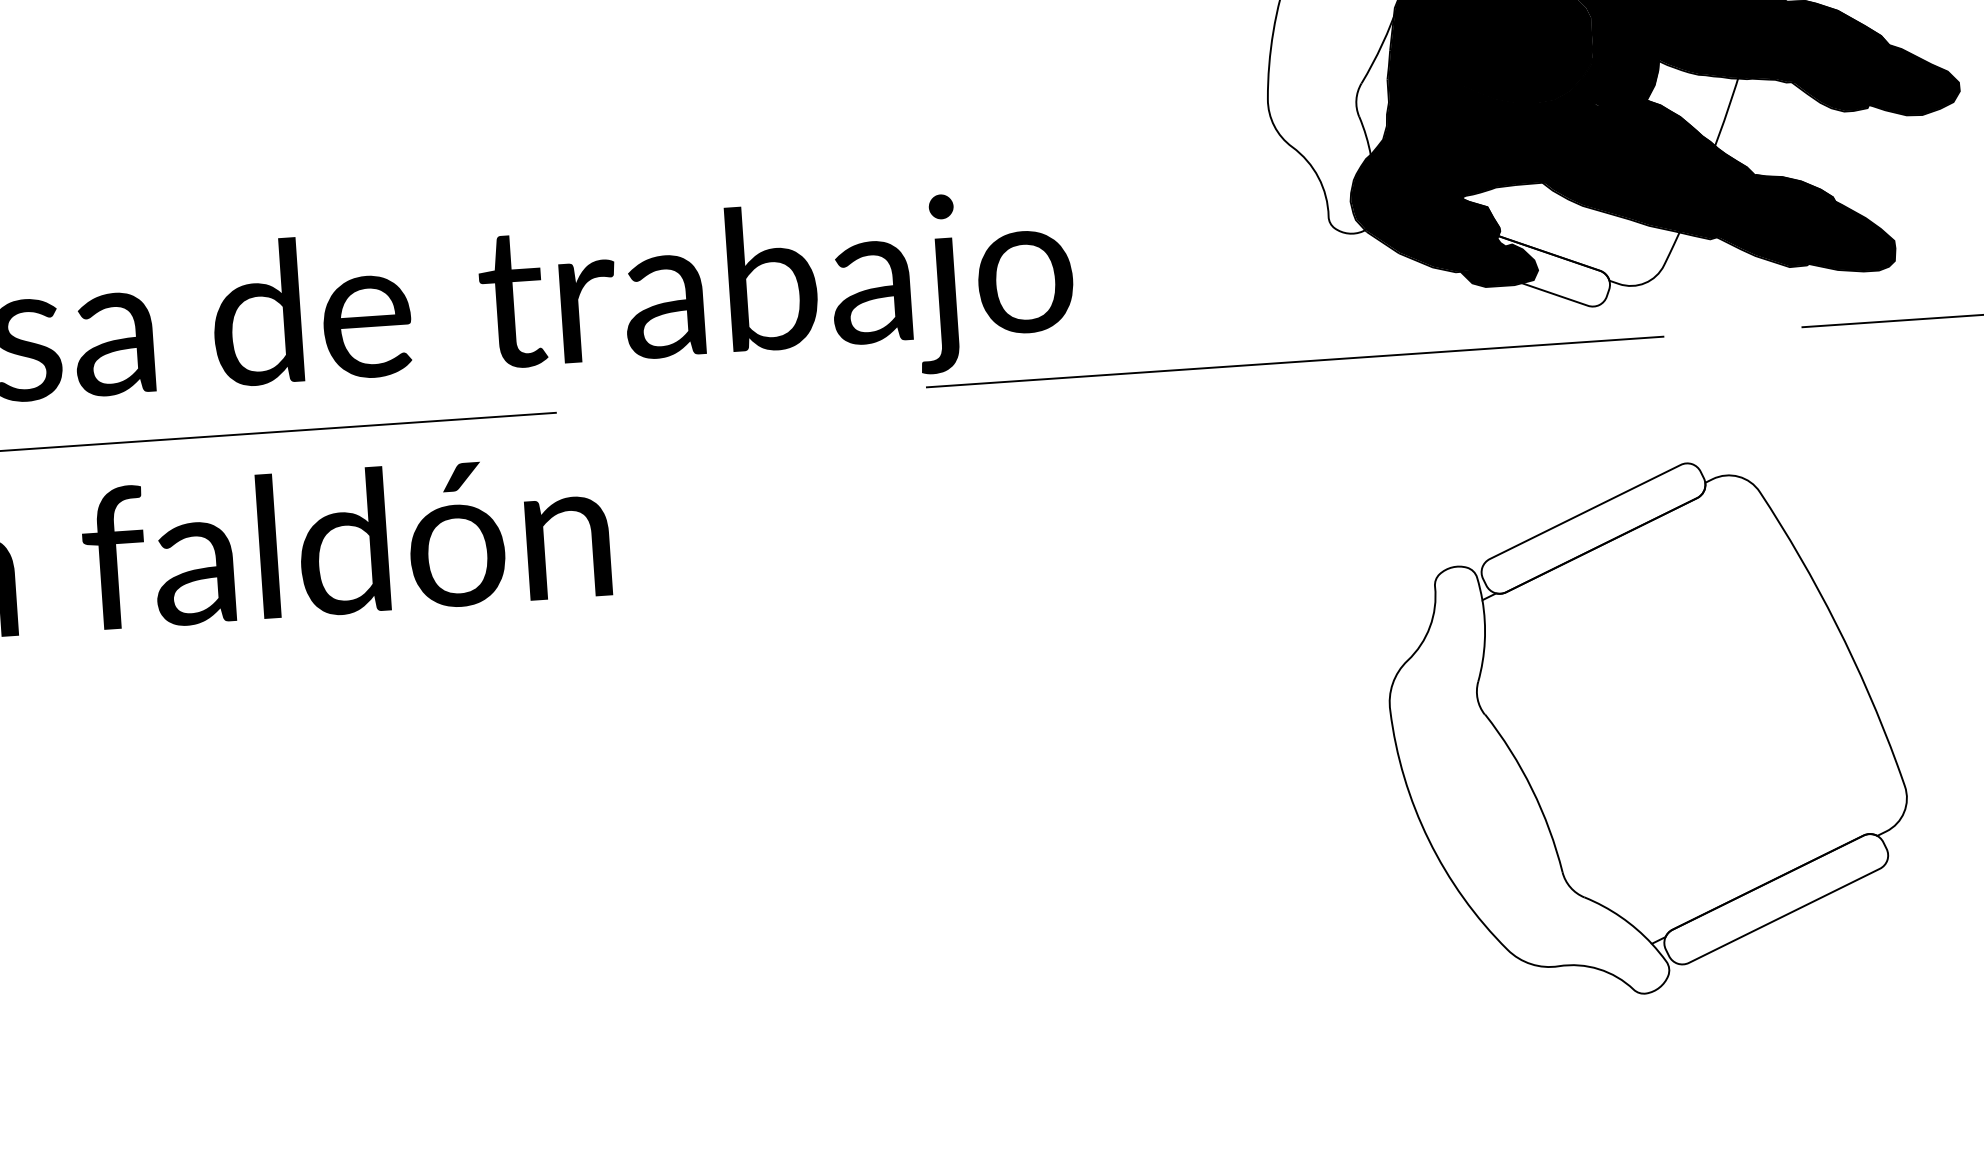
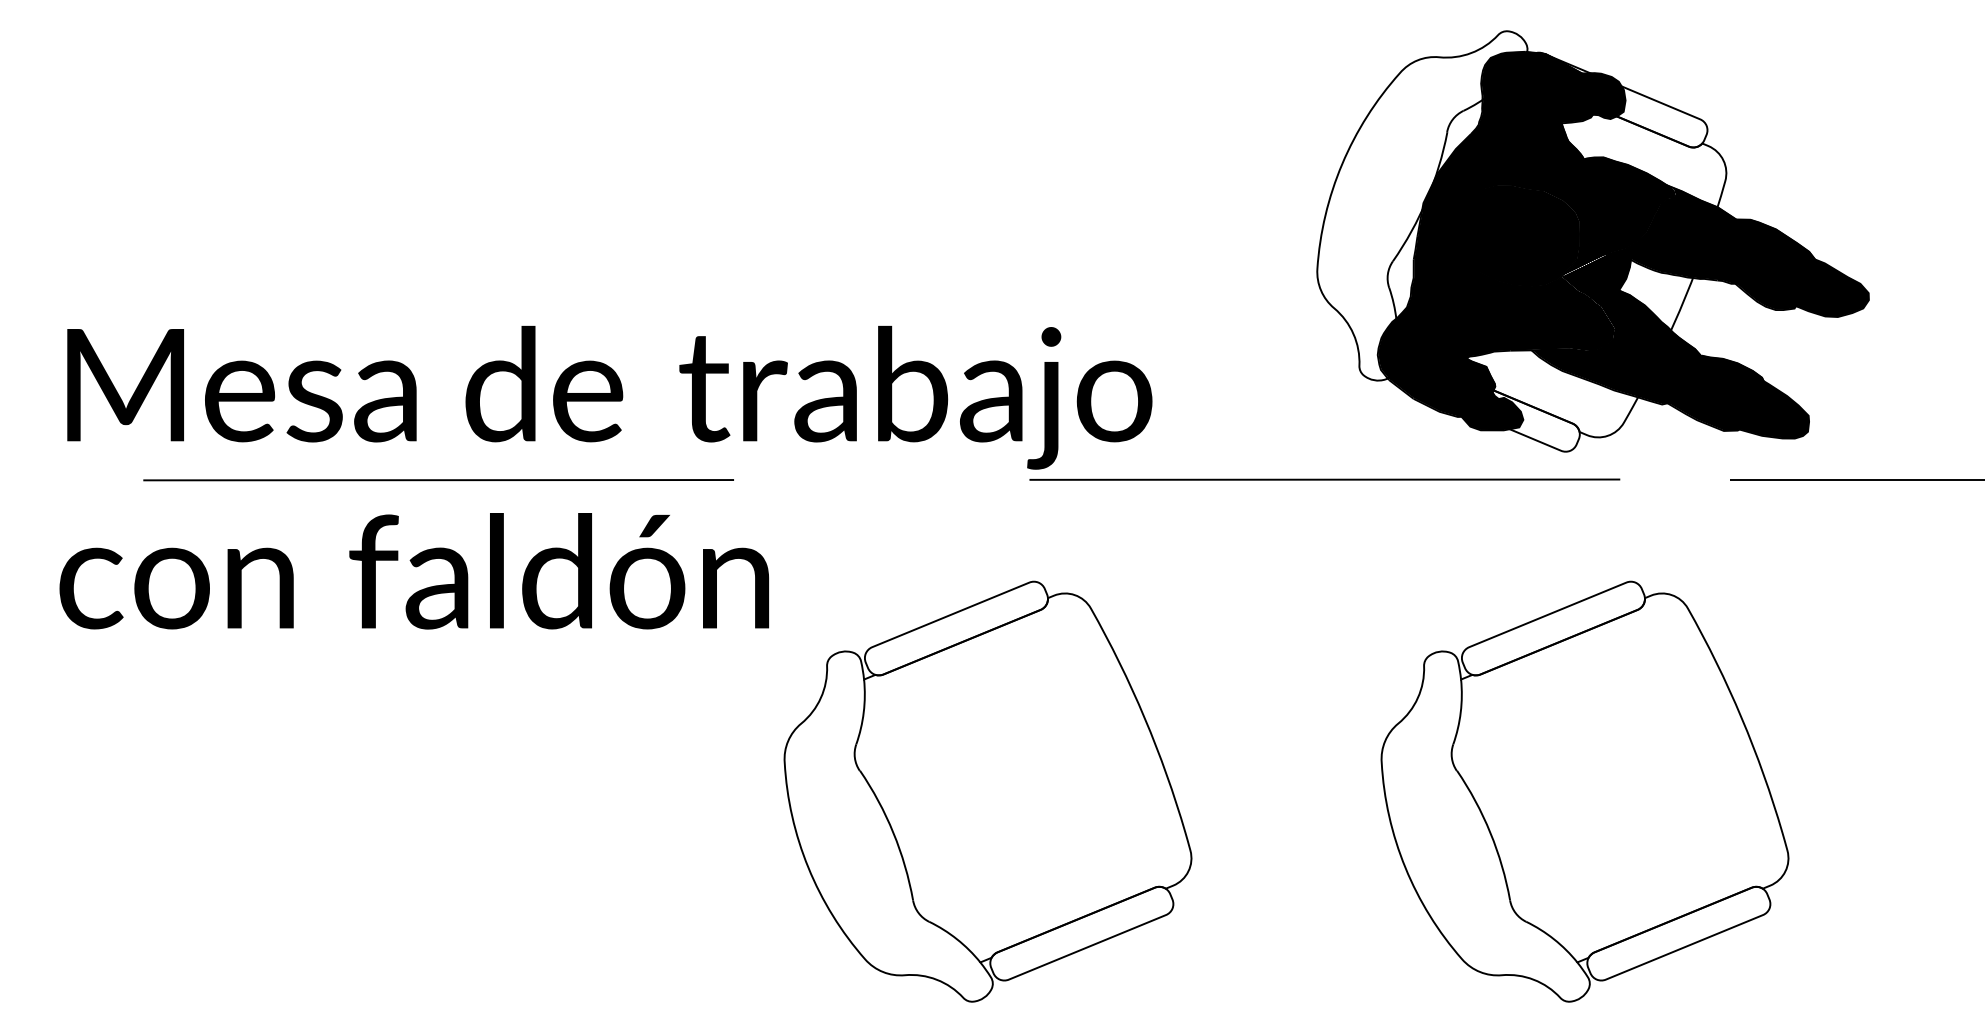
part: (900, 780) -> (987, 791), added

